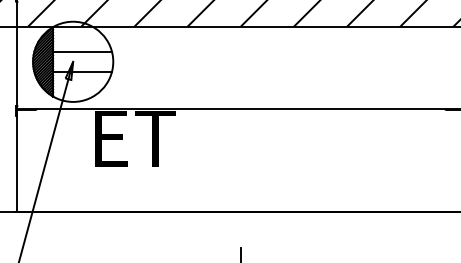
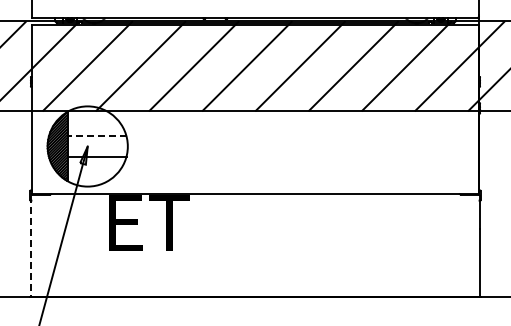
line: (81, 51) -> (96, 136), solid -> dashed
line: (16, 161) -> (31, 246), solid -> dashed

